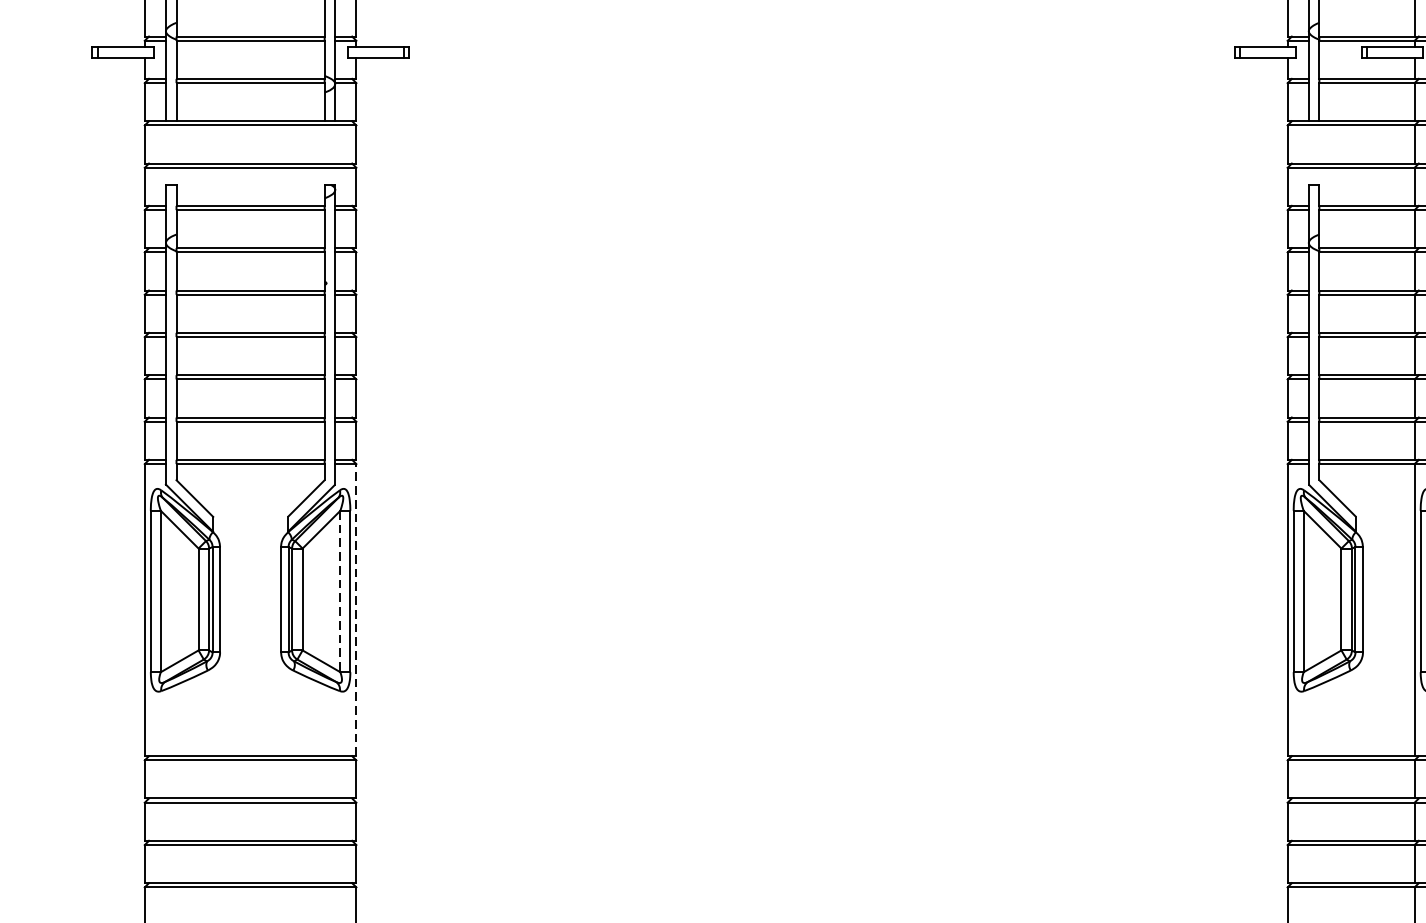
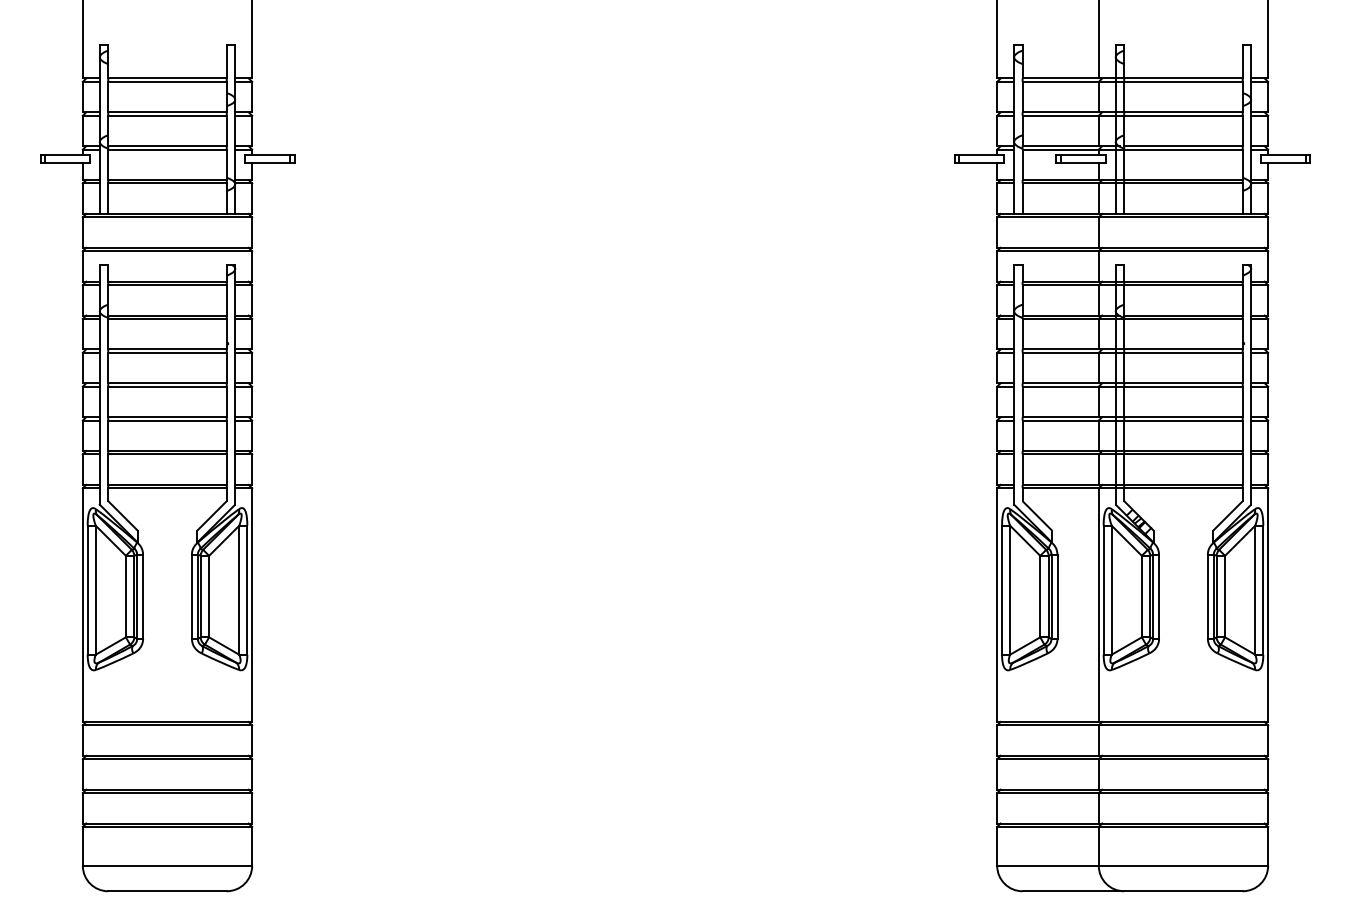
line: (340, 591) -> (239, 590), dashed -> solid
line: (356, 610) -> (252, 605), dashed -> solid

